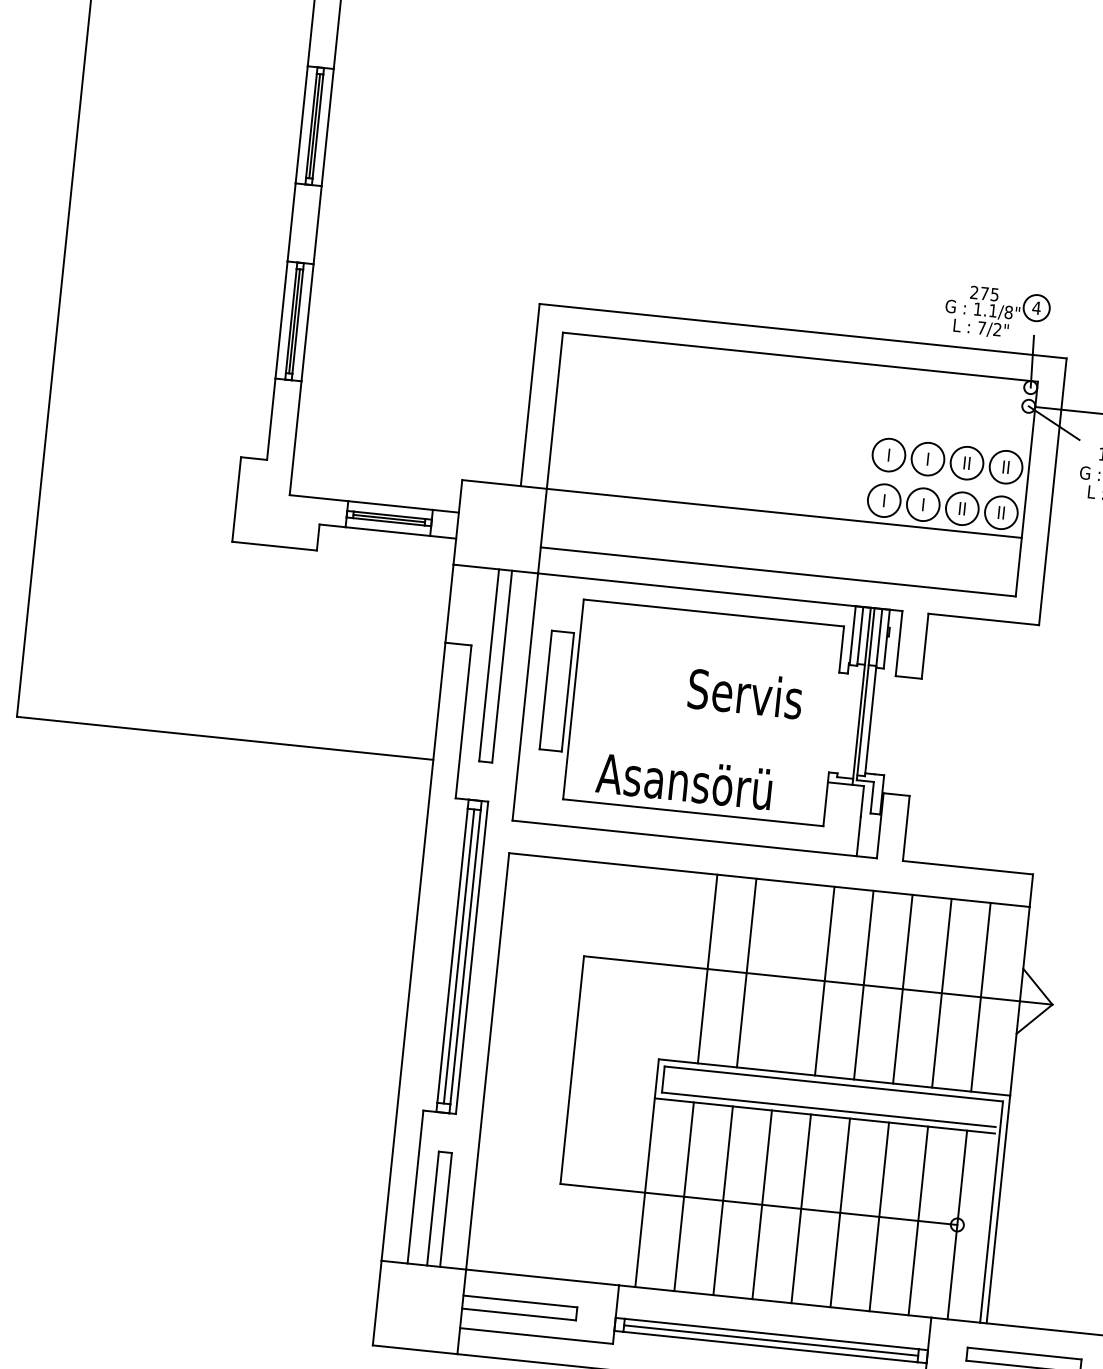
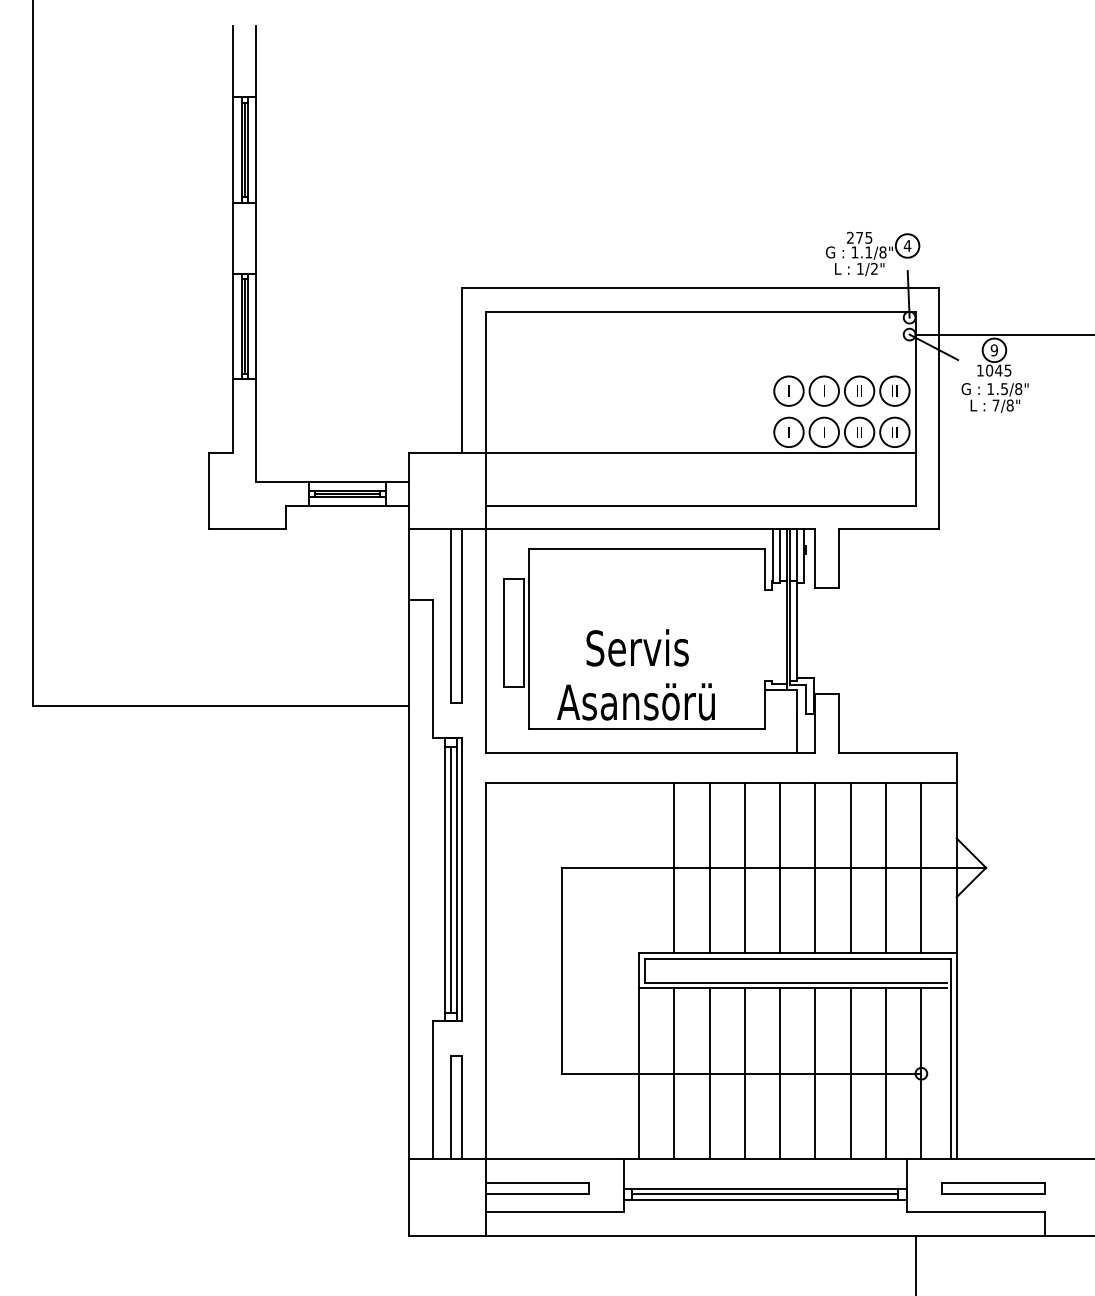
text: (982, 327) -> (860, 268), 7/2" -> 1/2"
text: (745, 693) -> (637, 647), moved
line: (785, 976) -> (744, 867), added

